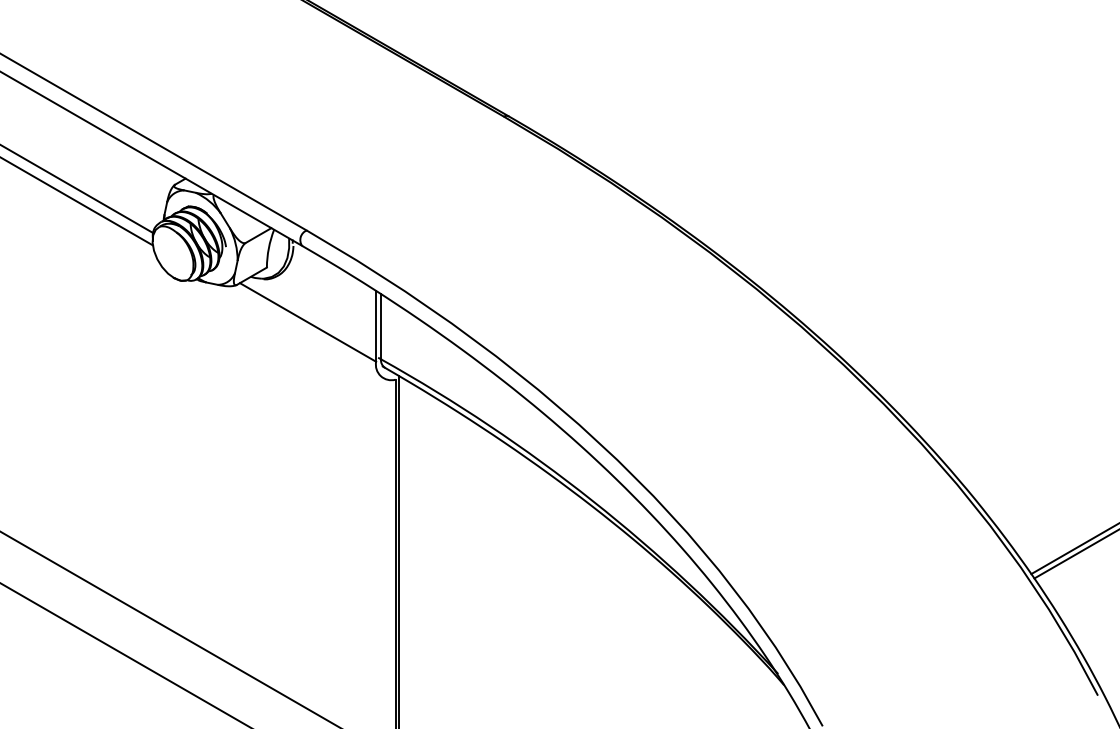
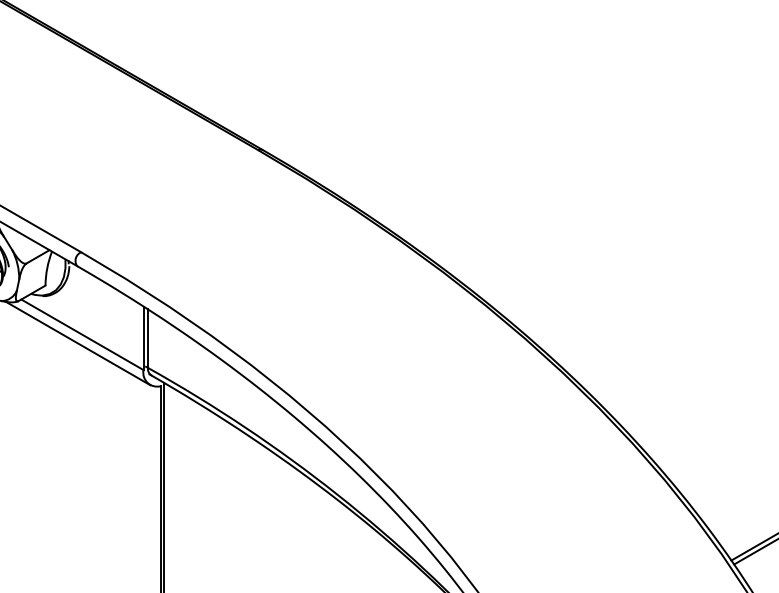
line: (302, 331) -> (77, 342), added

